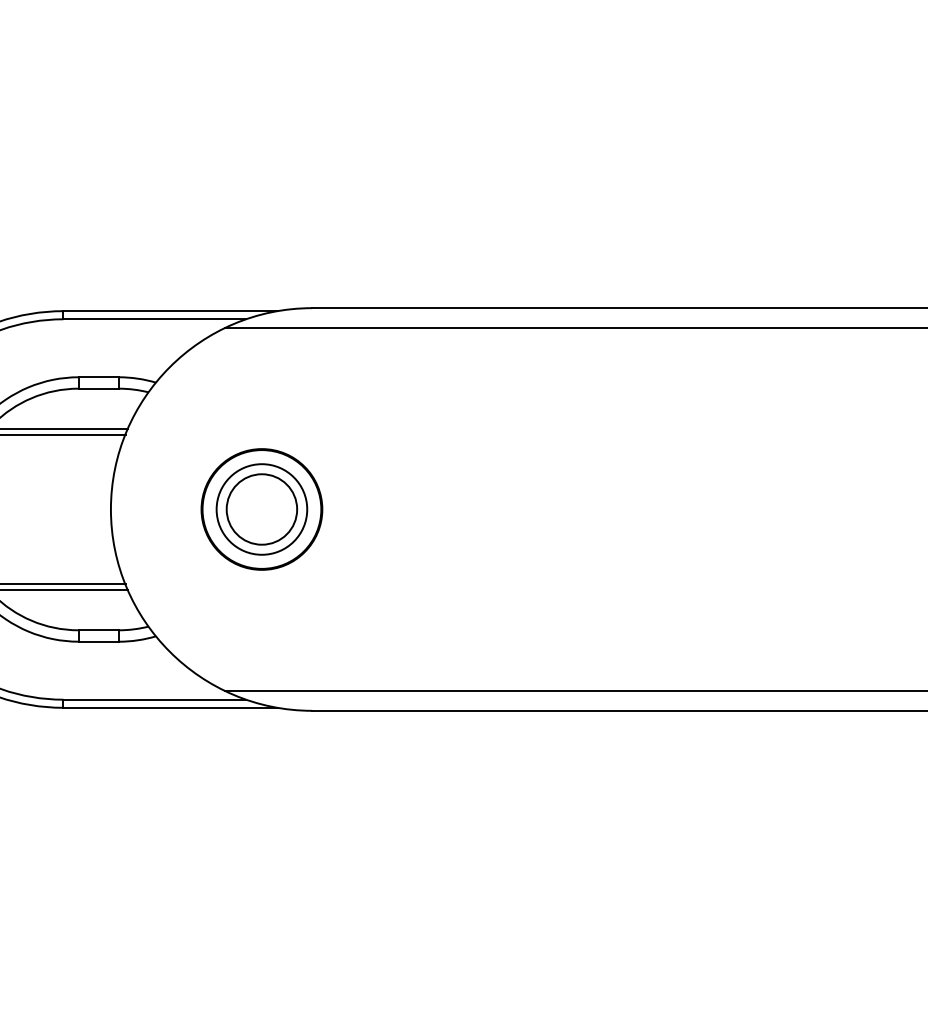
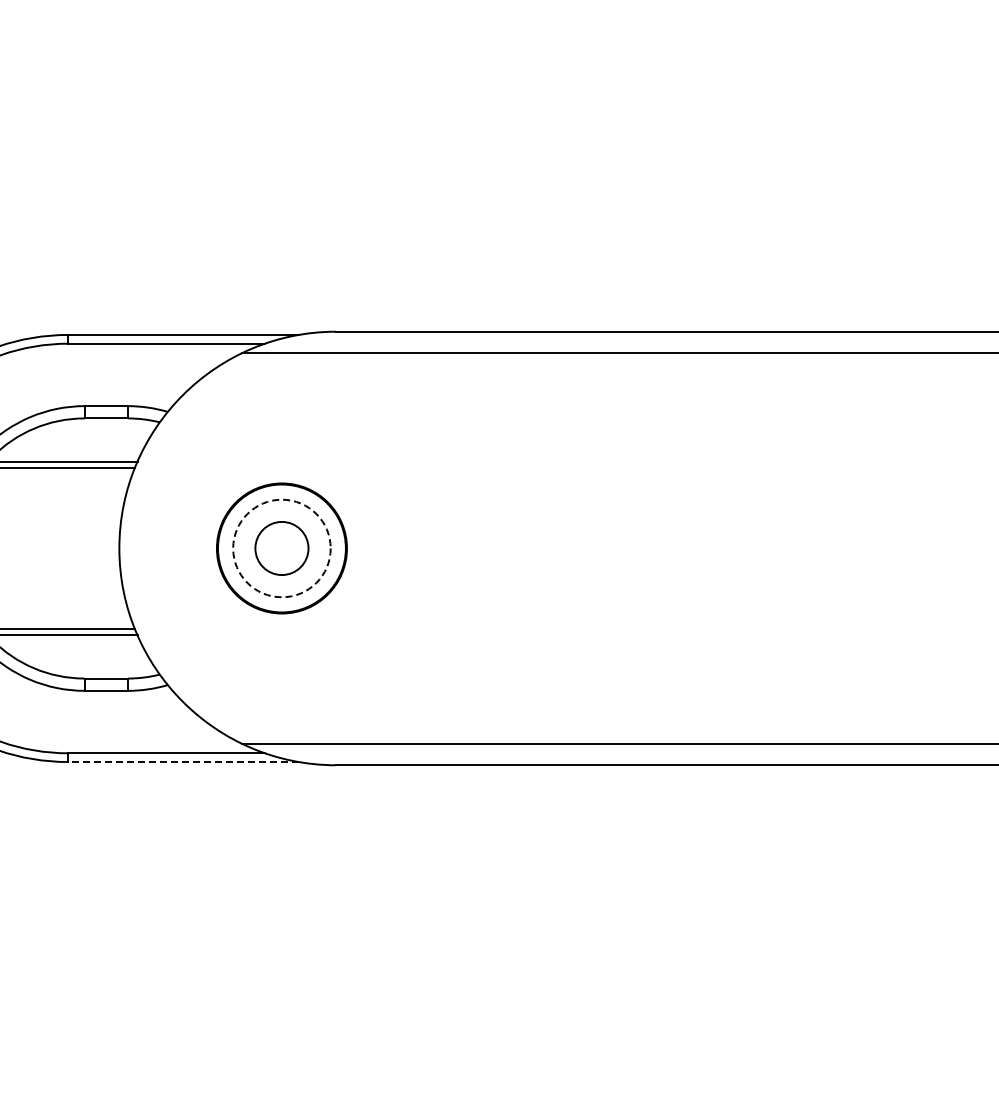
circle: (261, 509) -> (281, 548), size x0.7
circle: (261, 509) -> (281, 548), solid -> dashed
line: (170, 708) -> (183, 762), solid -> dashed

